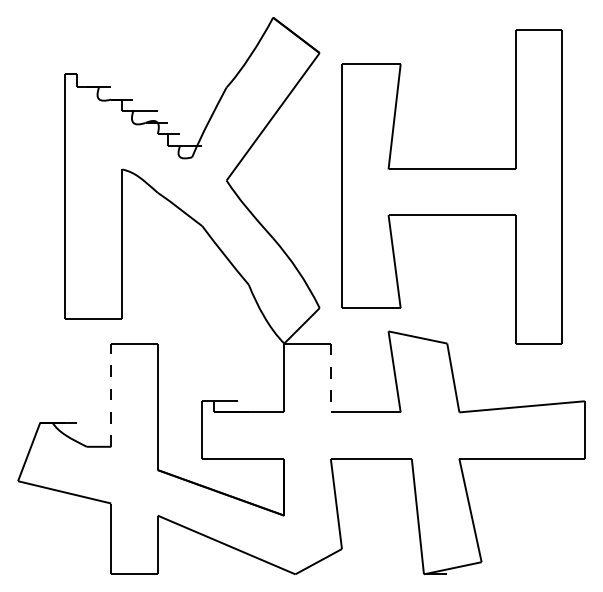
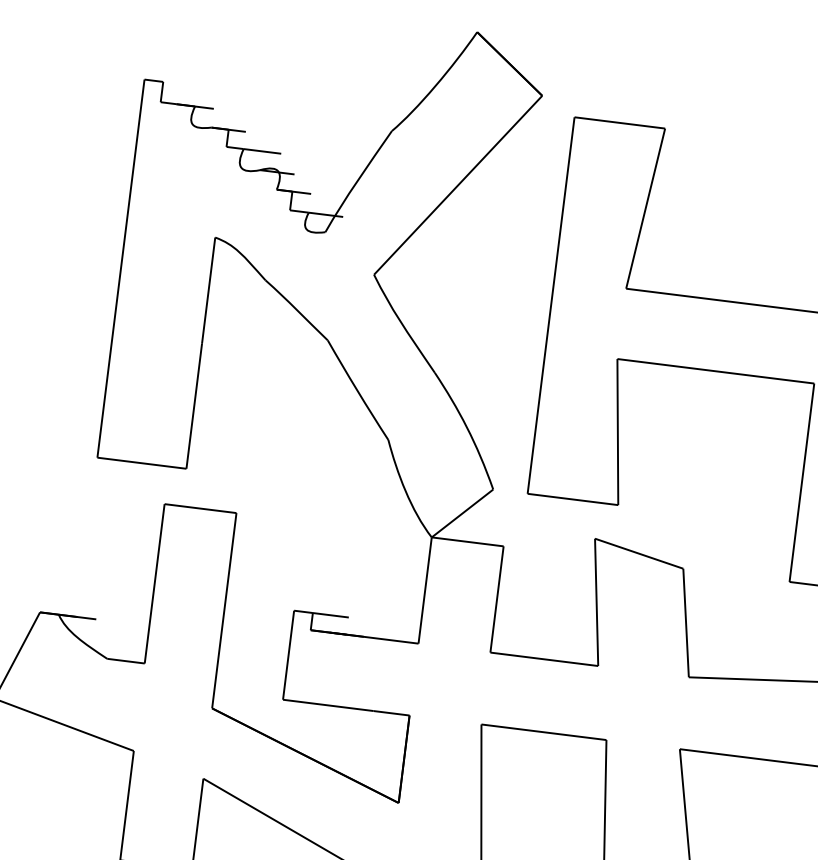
line: (330, 378) -> (496, 600), dashed -> solid
line: (111, 395) -> (155, 584), dashed -> solid

